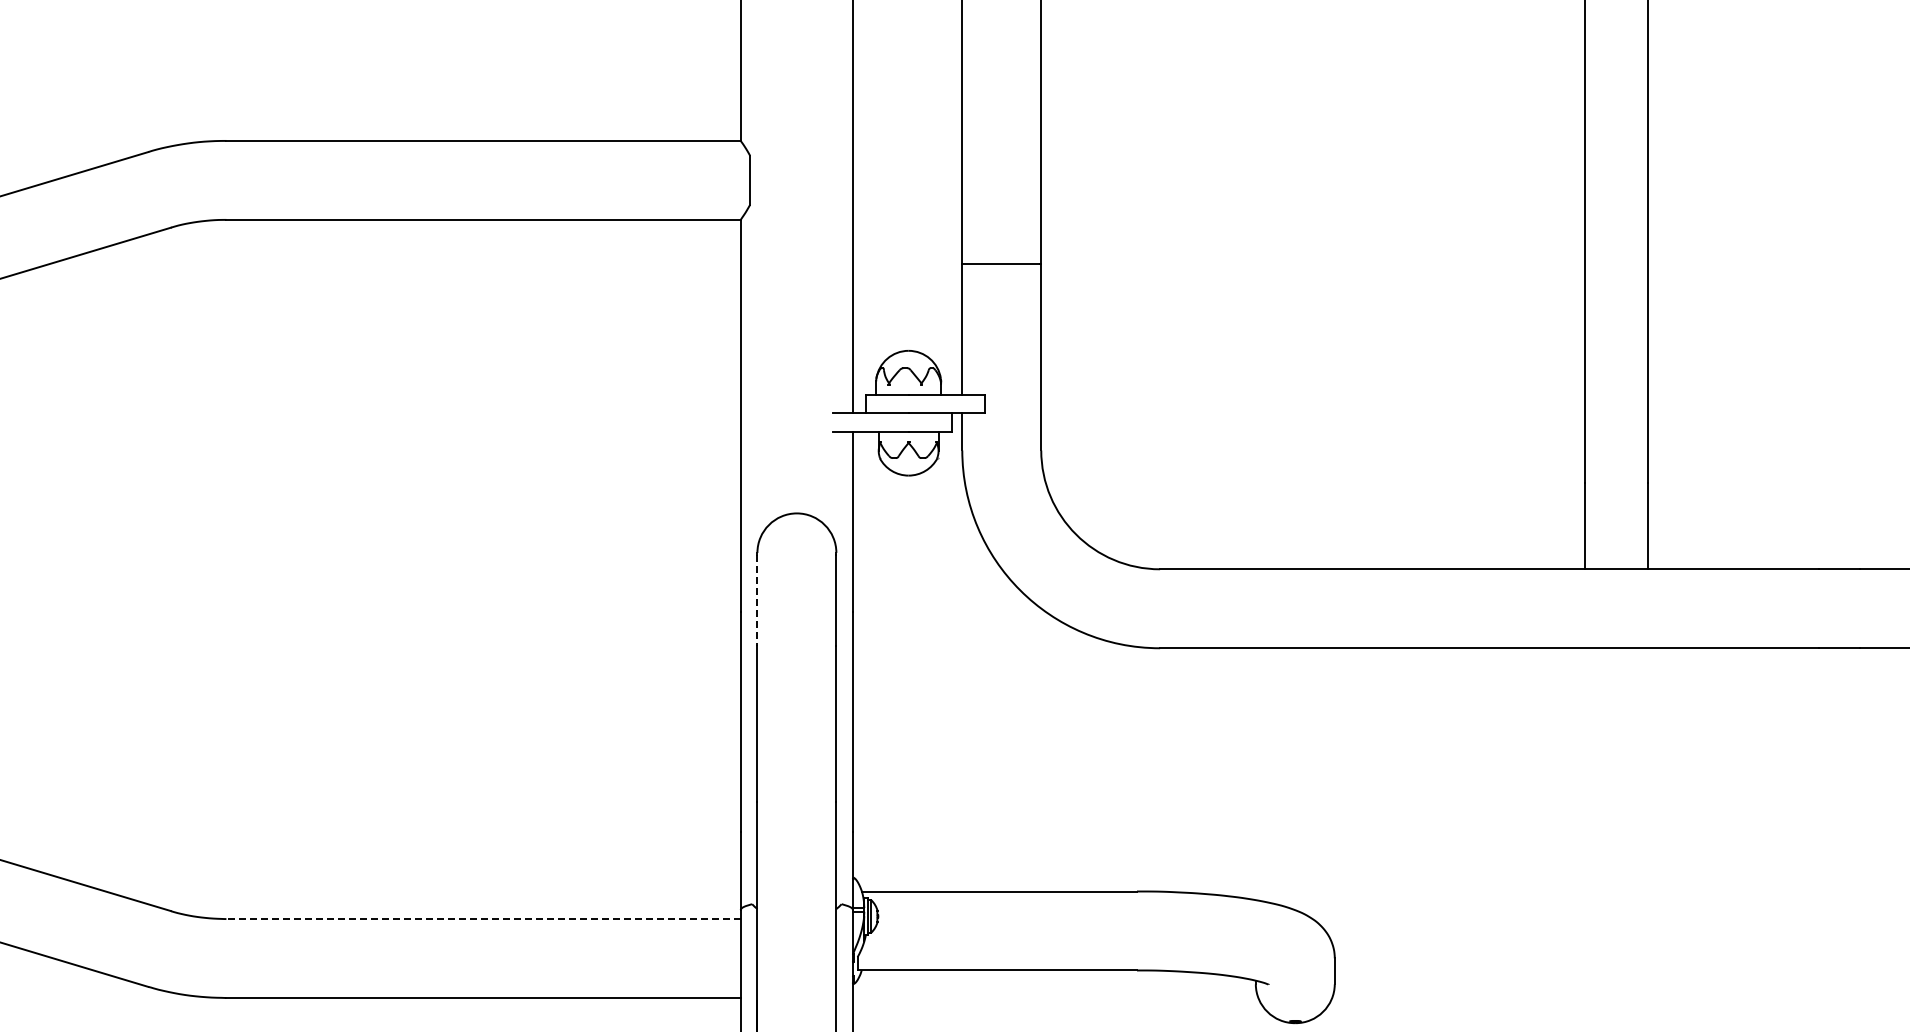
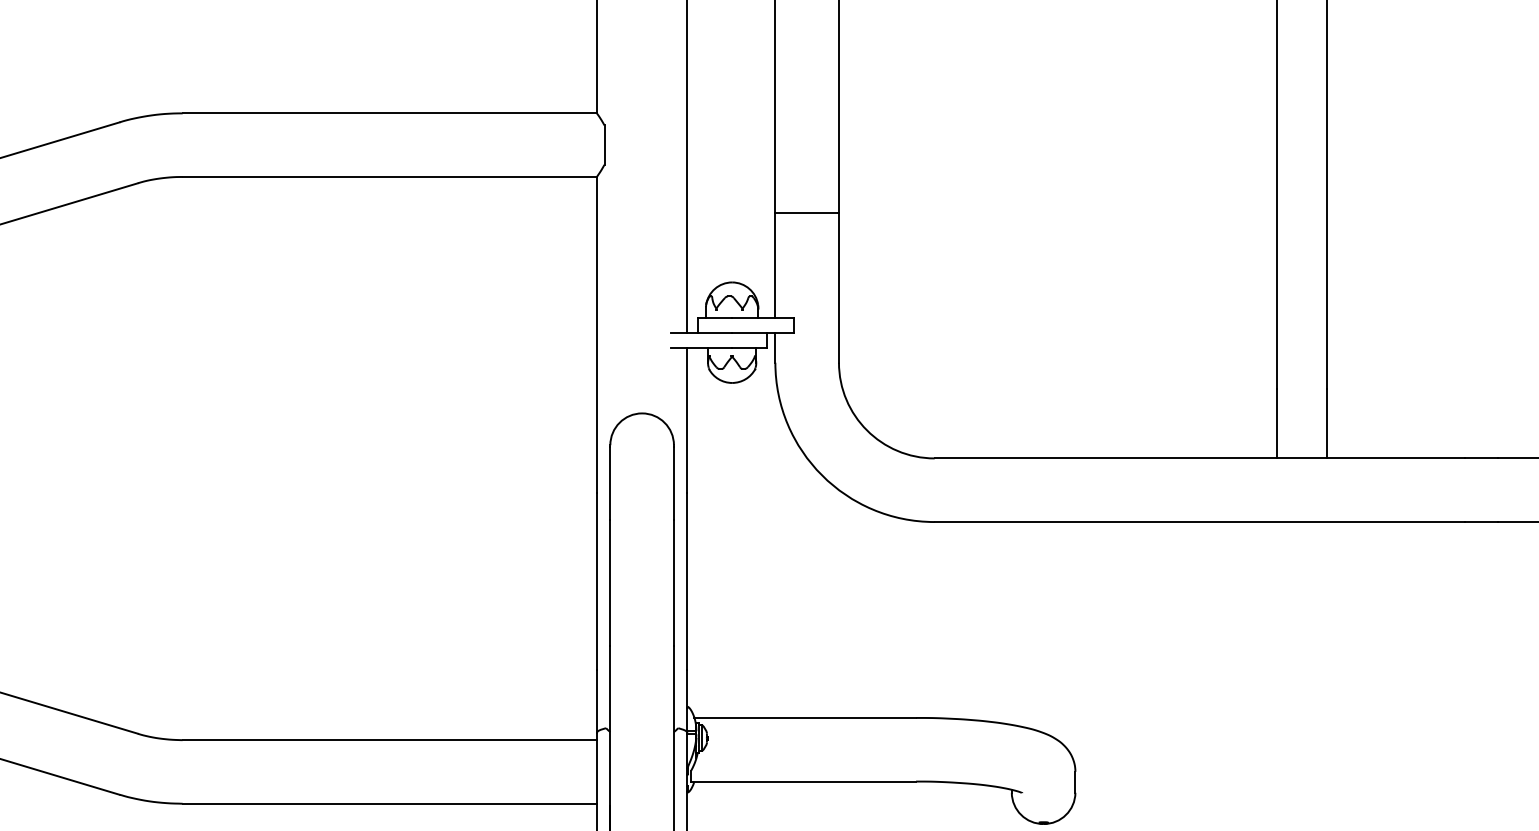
line: (757, 601) -> (610, 484), dashed -> solid
line: (483, 919) -> (389, 740), dashed -> solid

